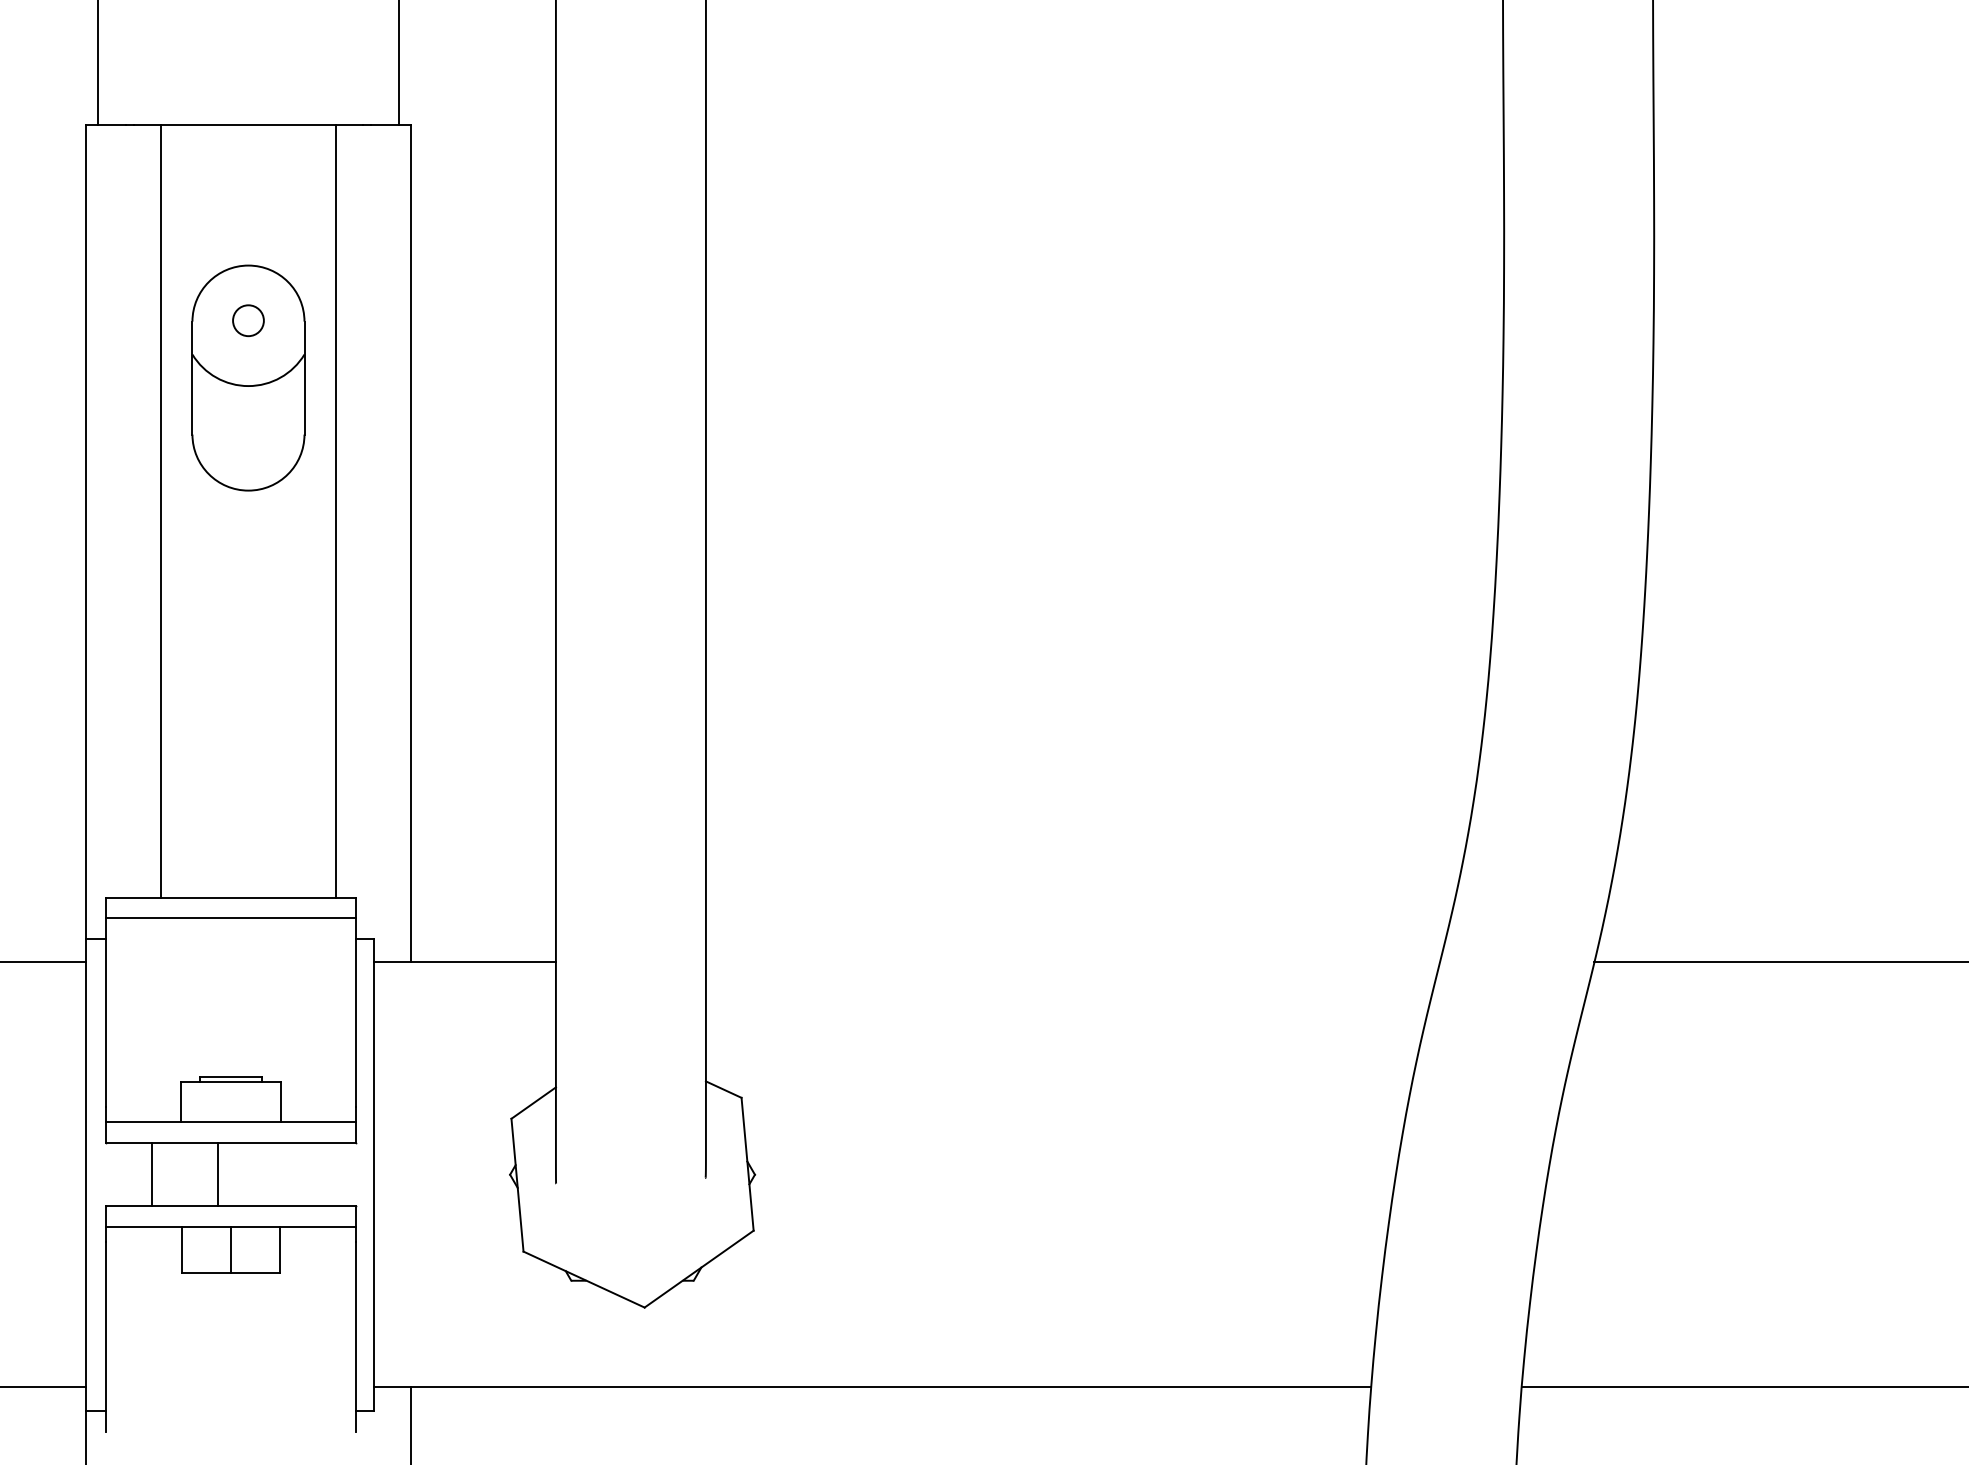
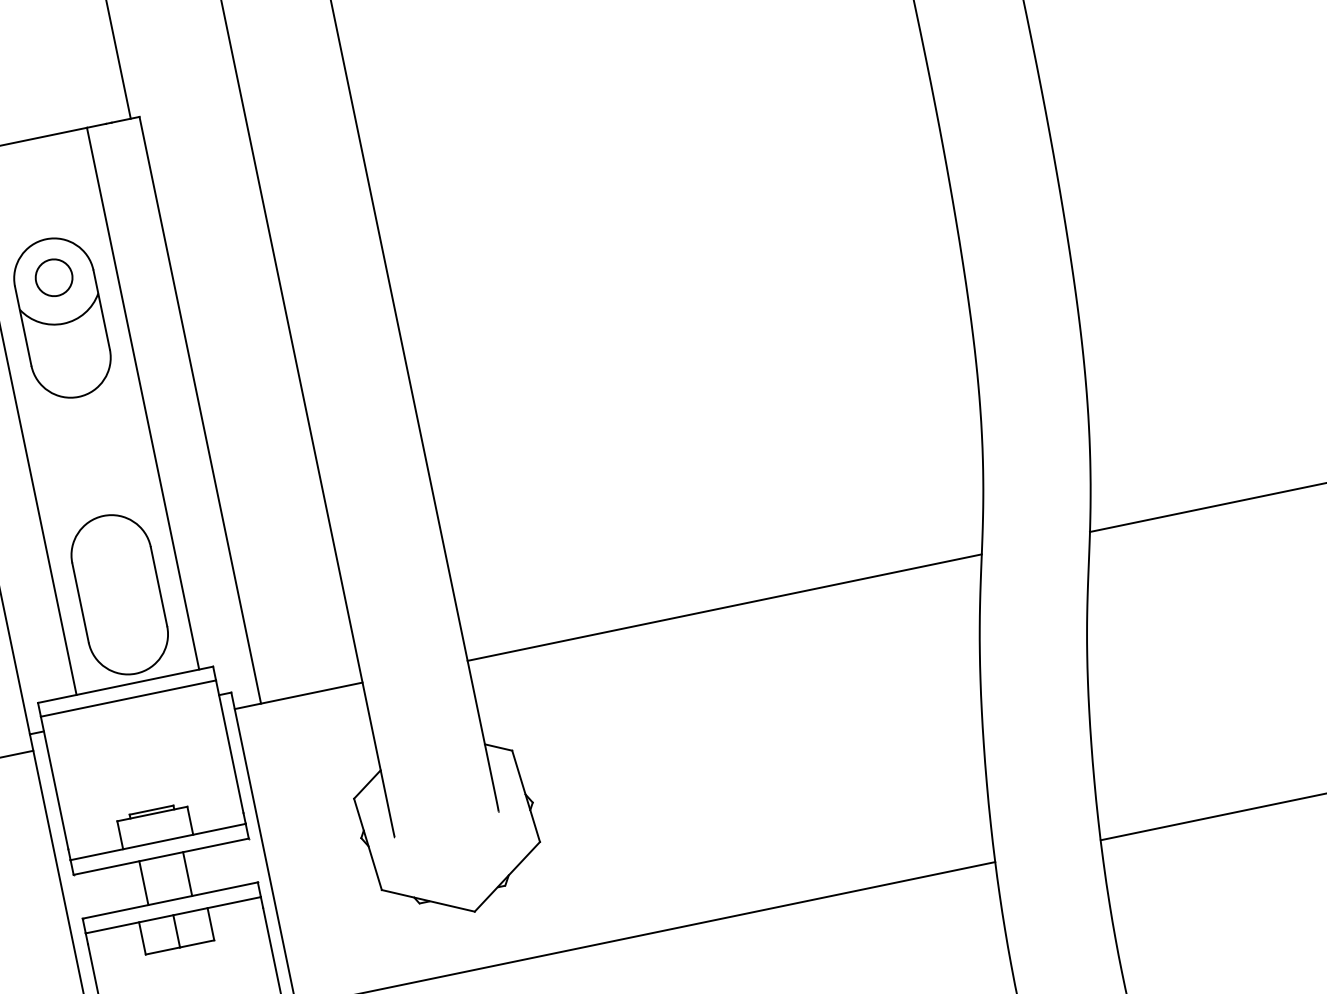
circle: (248, 320) -> (54, 277), size x1.67
part: (248, 772) -> (119, 594), added
line: (1072, 962) -> (724, 607), added
line: (151, 1174) -> (143, 883), moved
line: (218, 1174) -> (187, 873), moved

